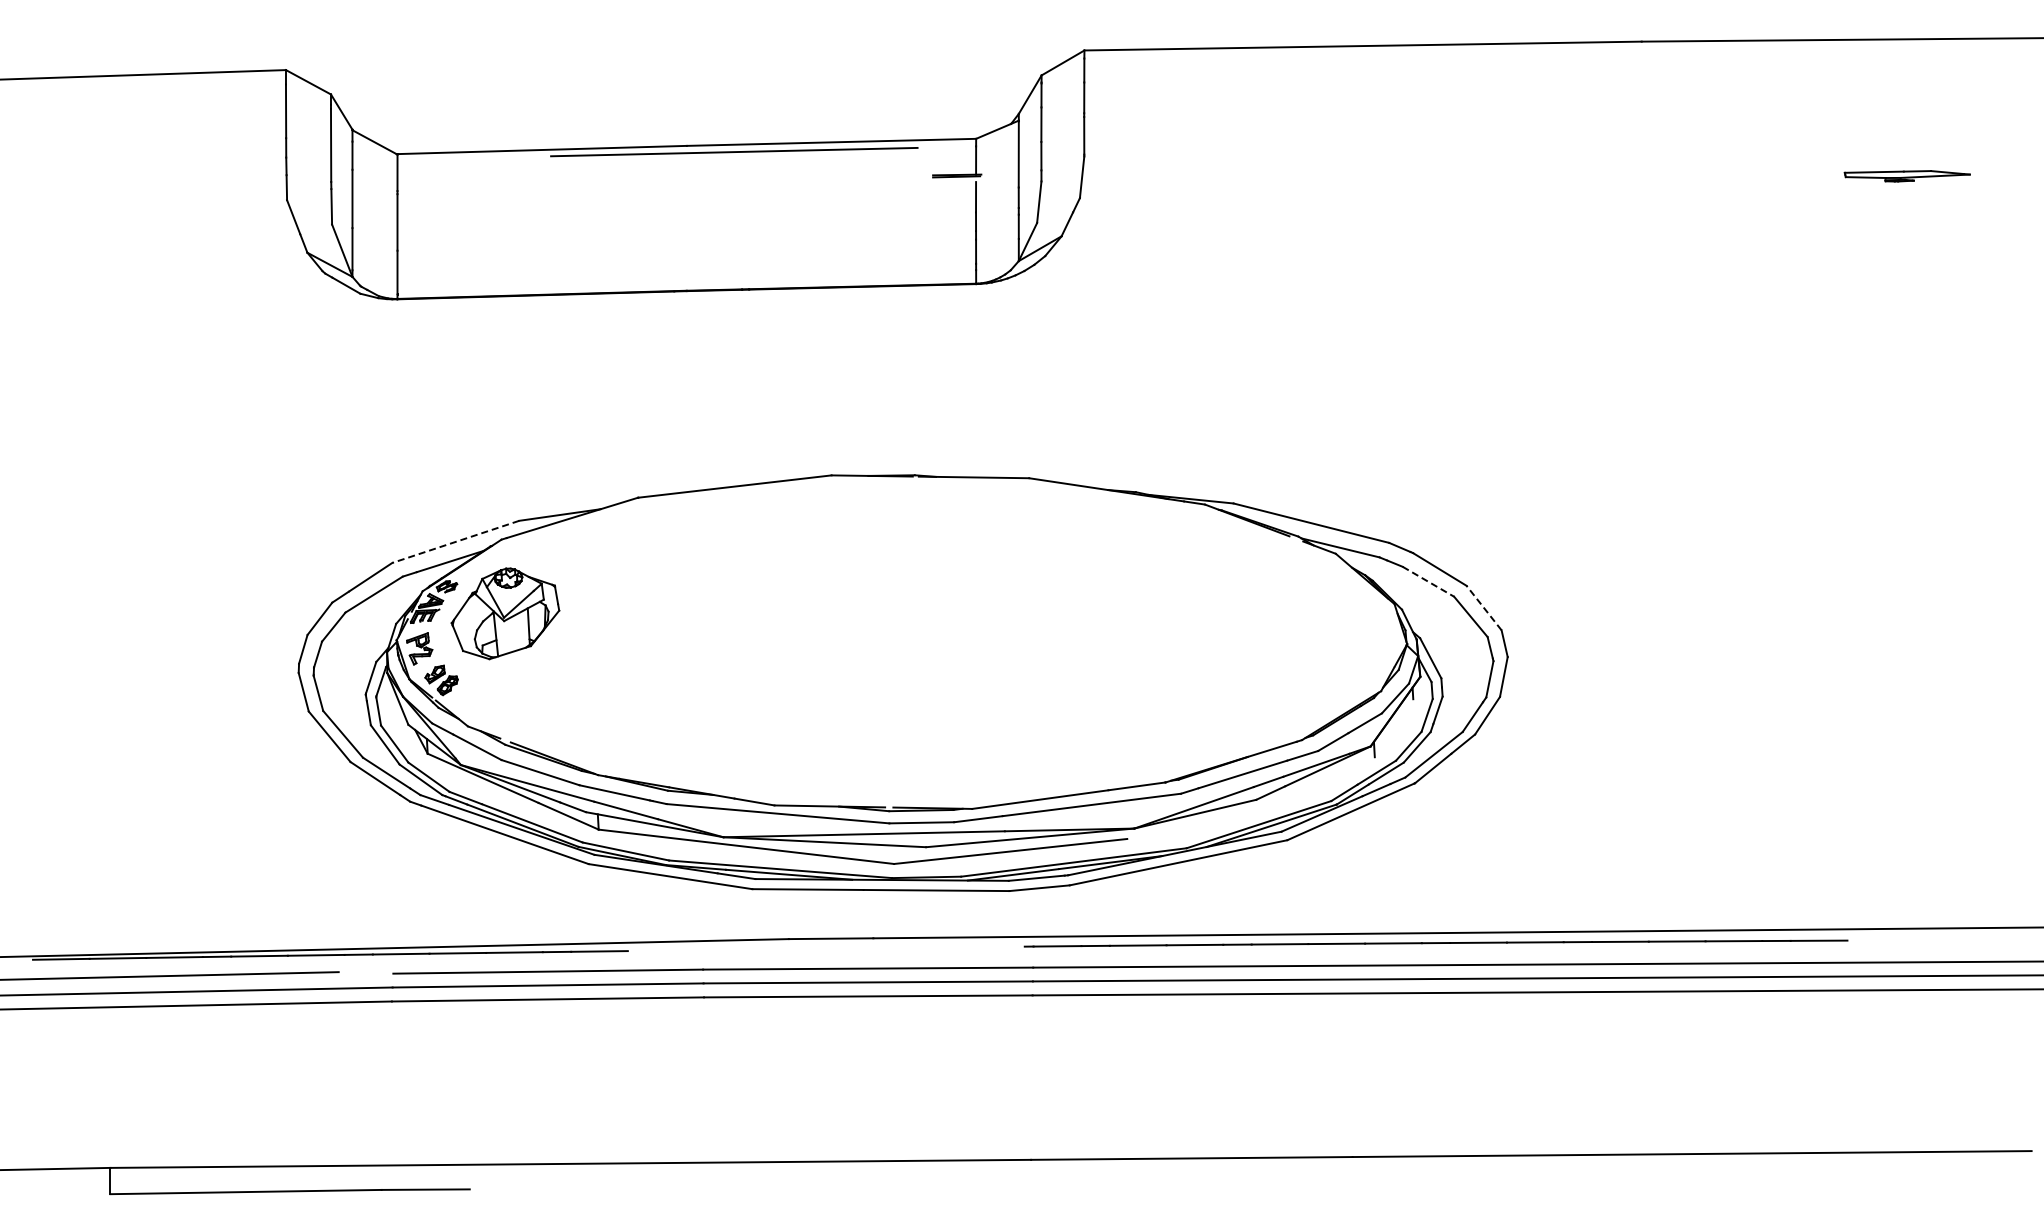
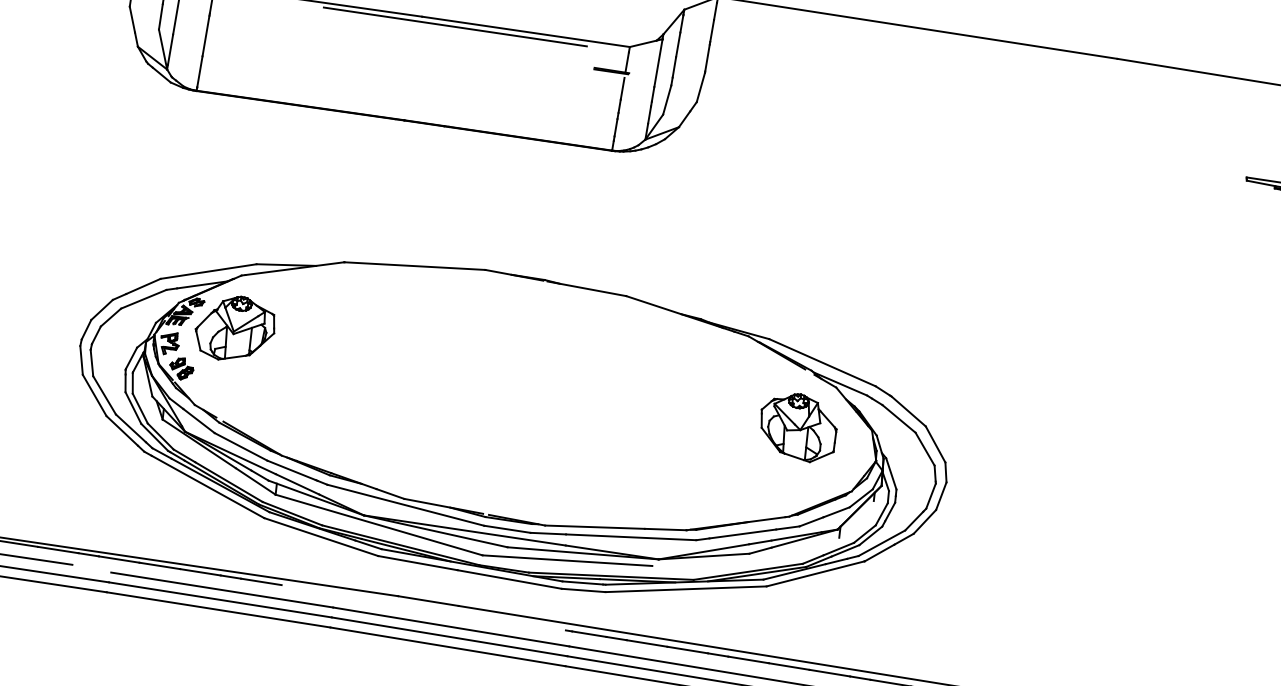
line: (455, 541) -> (208, 271), dashed -> solid
line: (1428, 581) -> (899, 418), dashed -> solid
line: (1483, 607) -> (935, 444), dashed -> solid
part: (1293, 616) -> (798, 427), added

